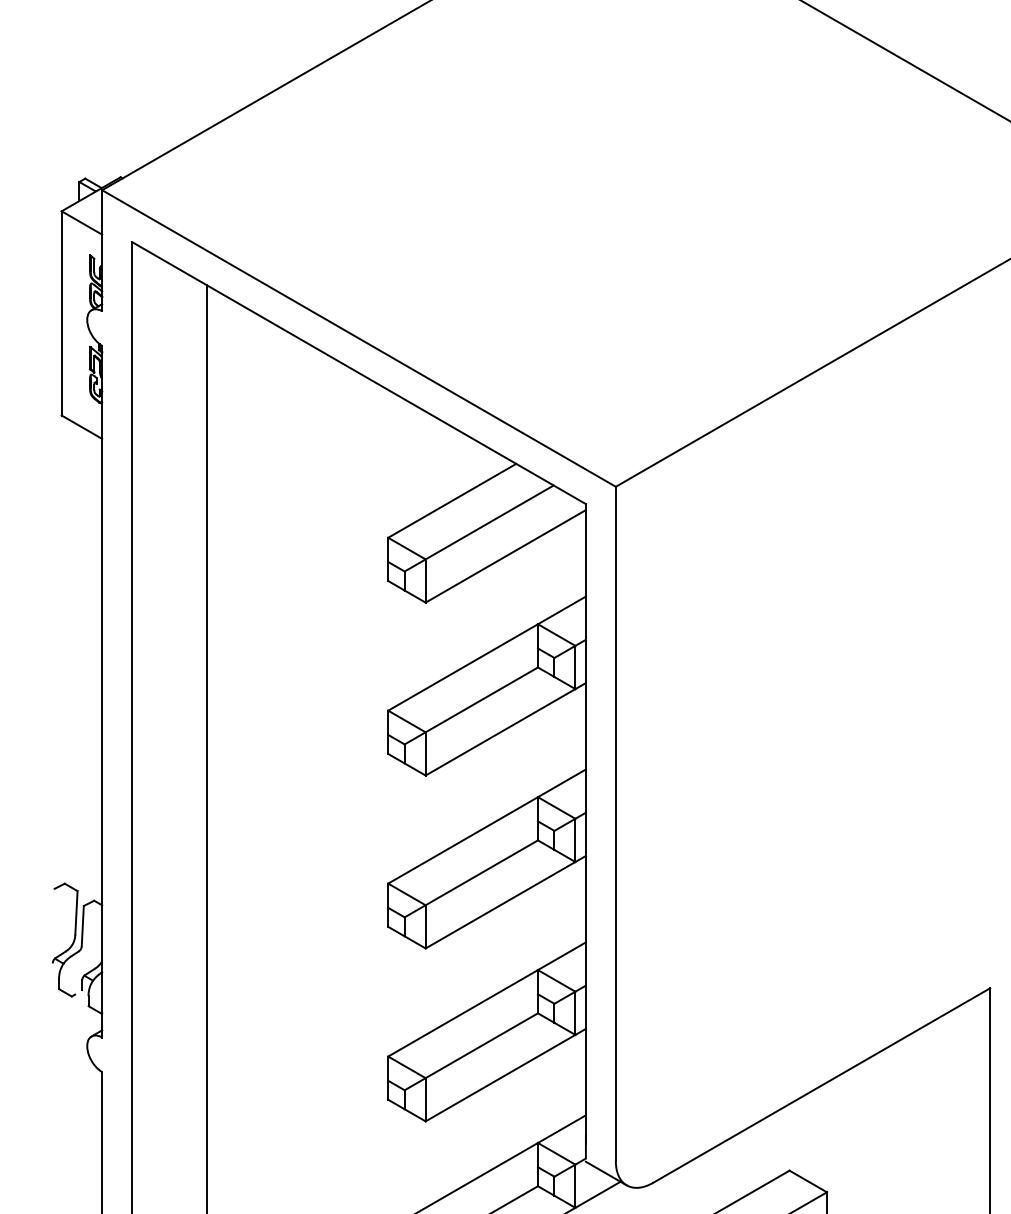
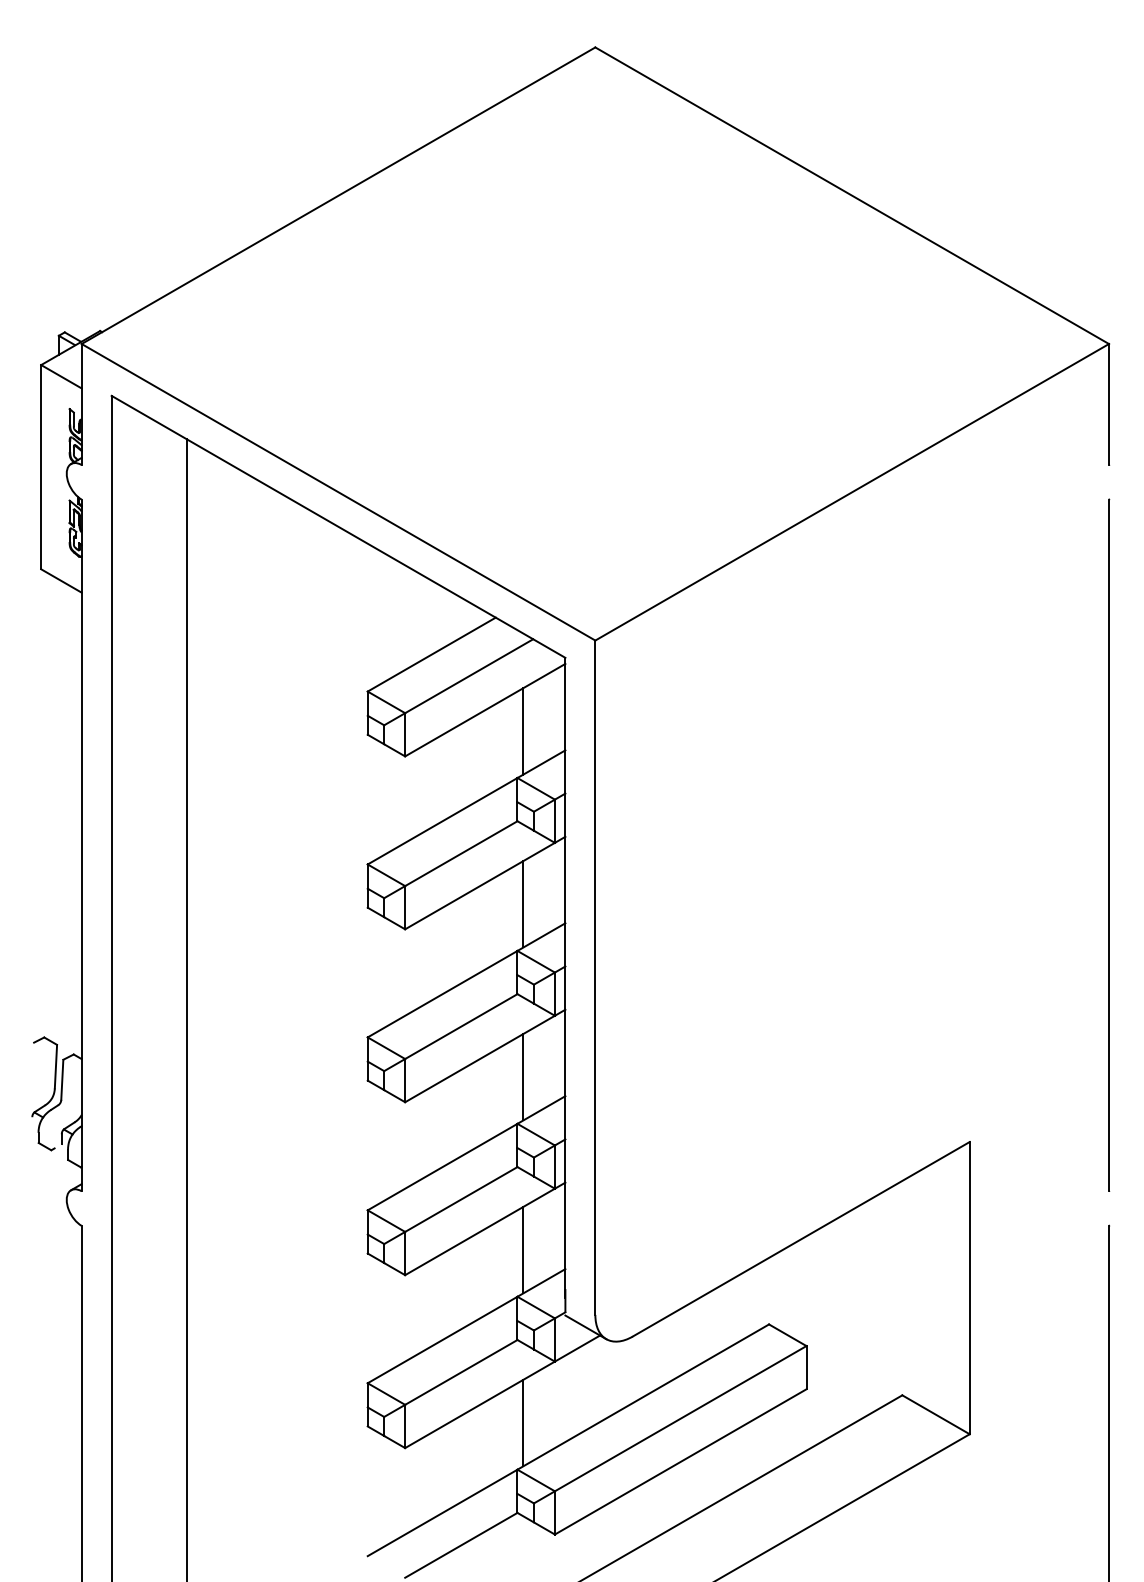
line: (543, 577) -> (523, 731), added
line: (543, 750) -> (523, 904), added
line: (543, 922) -> (523, 1076), added
line: (543, 1095) -> (523, 1249), added

